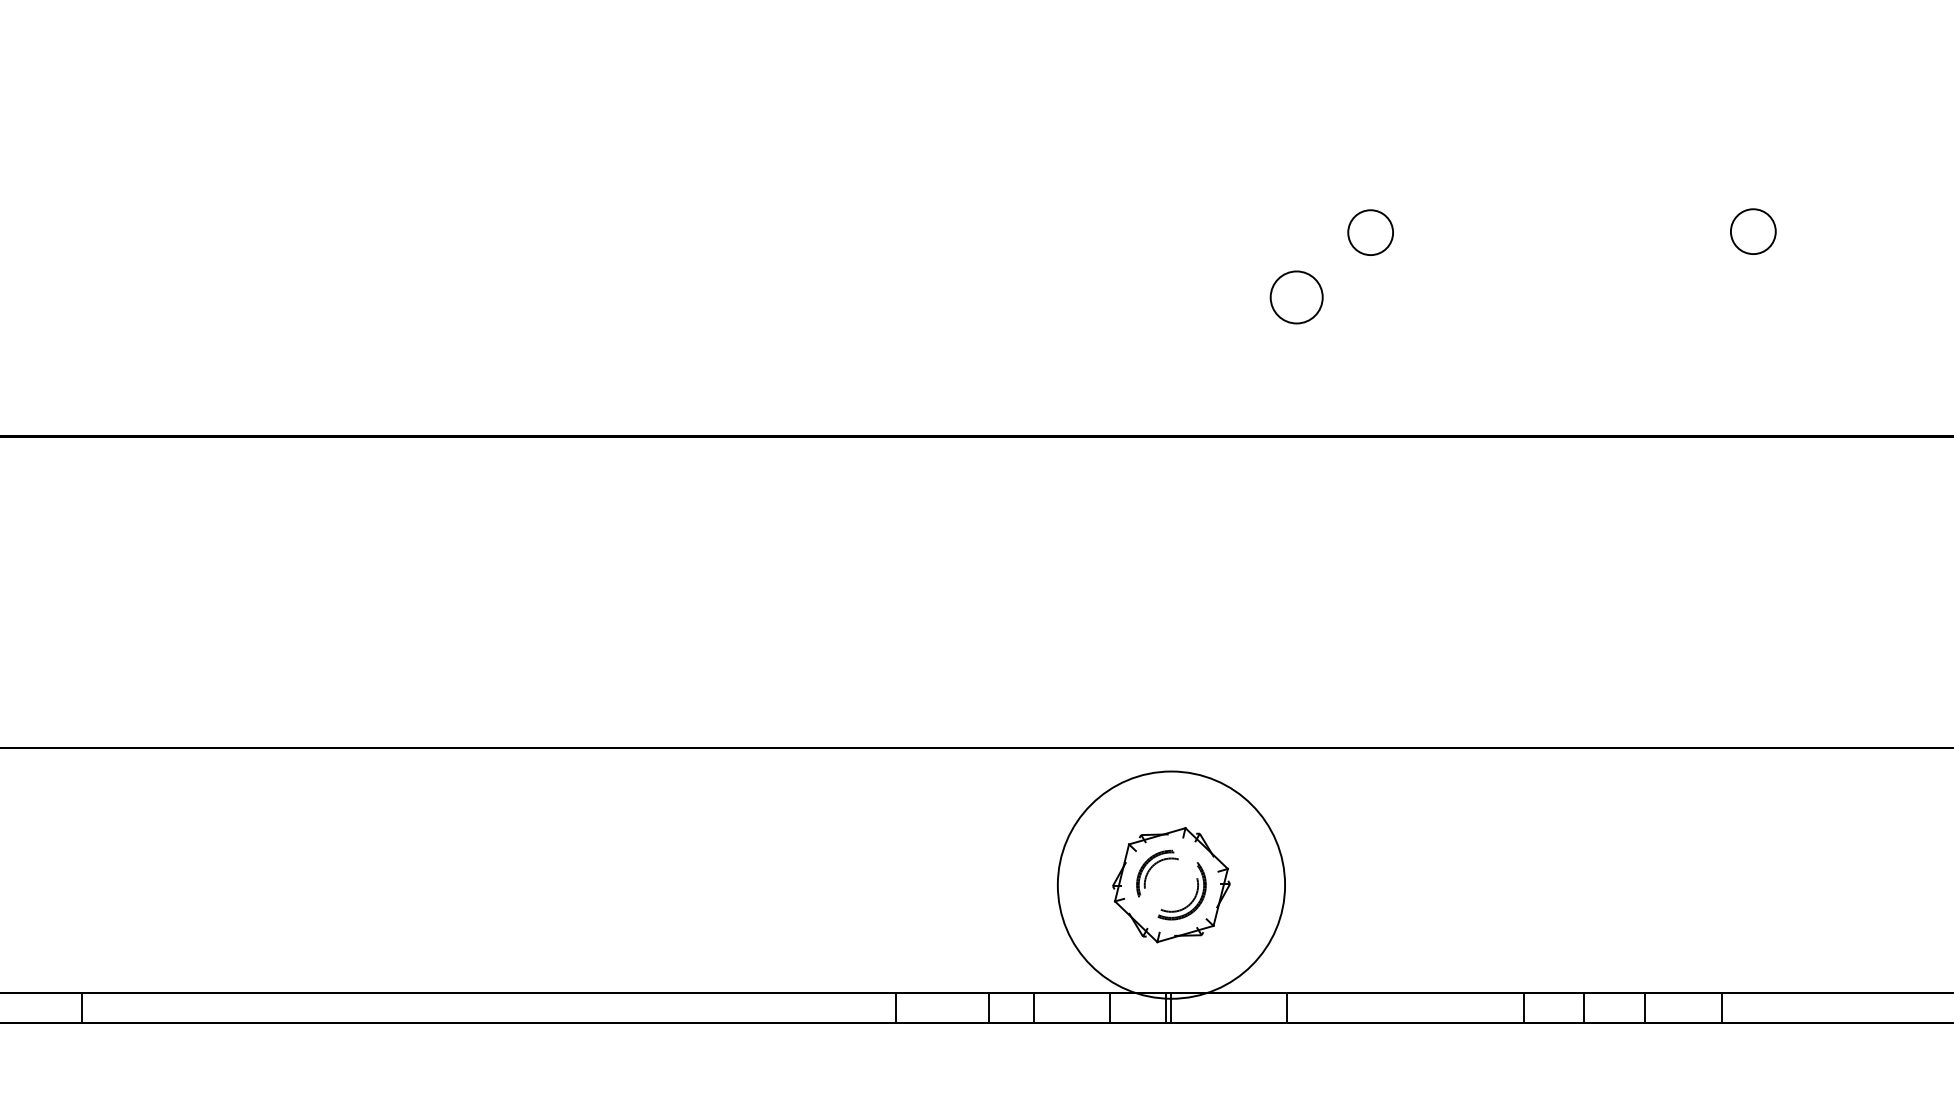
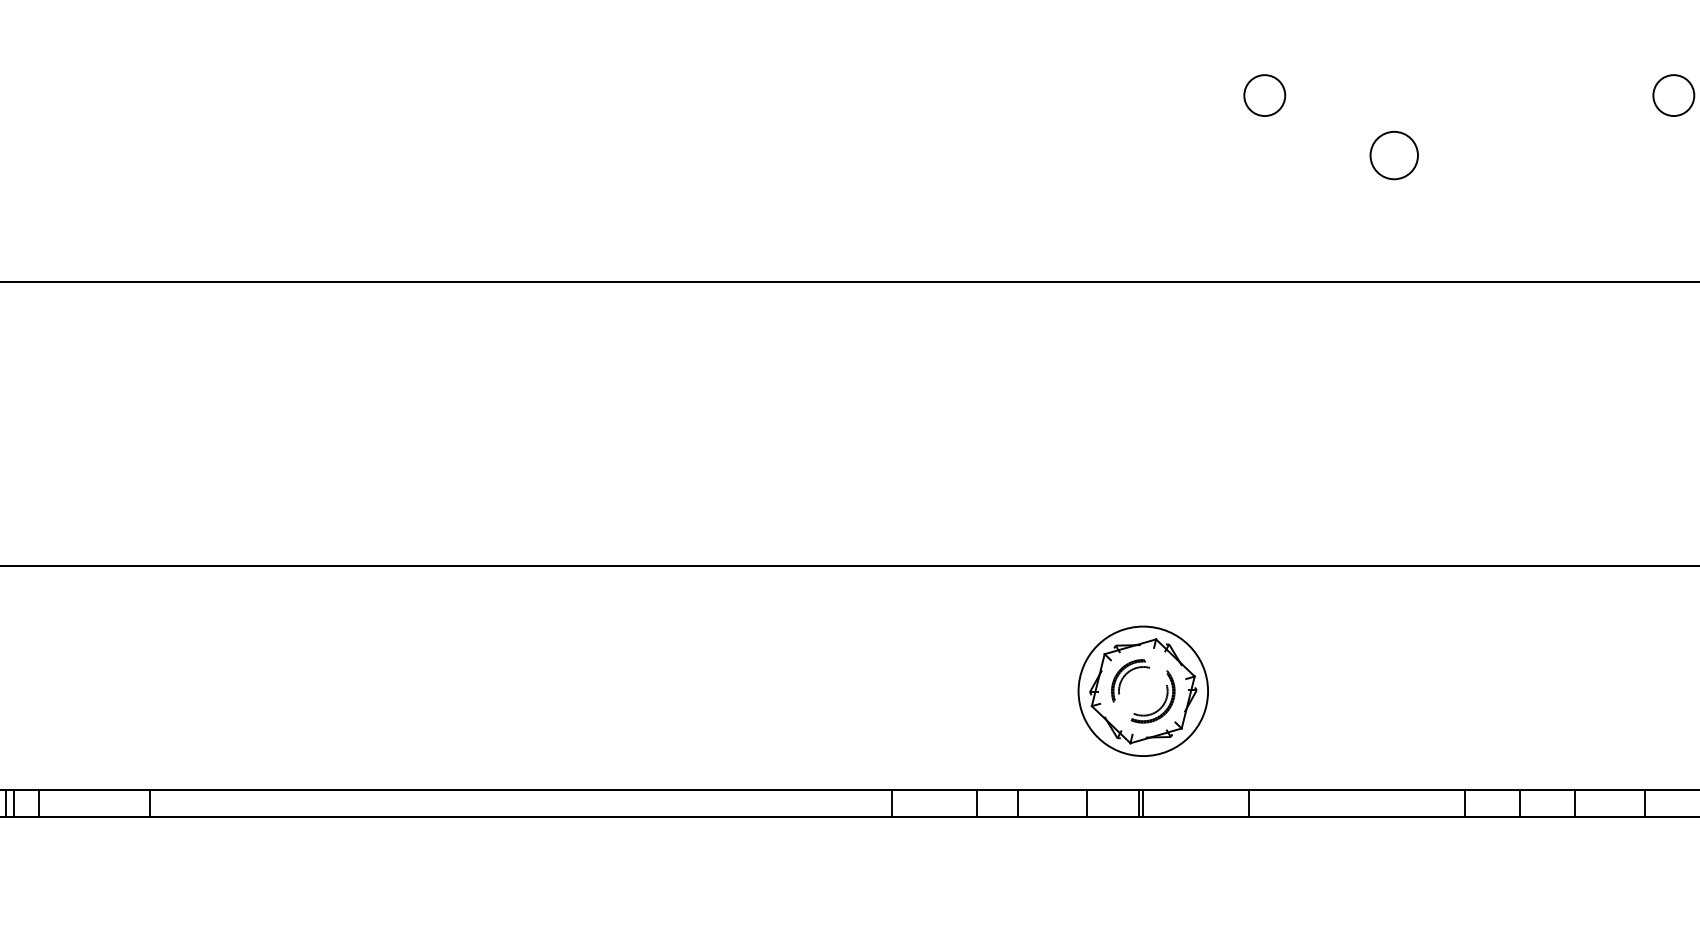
circle: (1370, 232) -> (1264, 95), moved
circle: (1296, 297) -> (1394, 155), moved
circle: (1171, 885) -> (1143, 691), size x0.62

